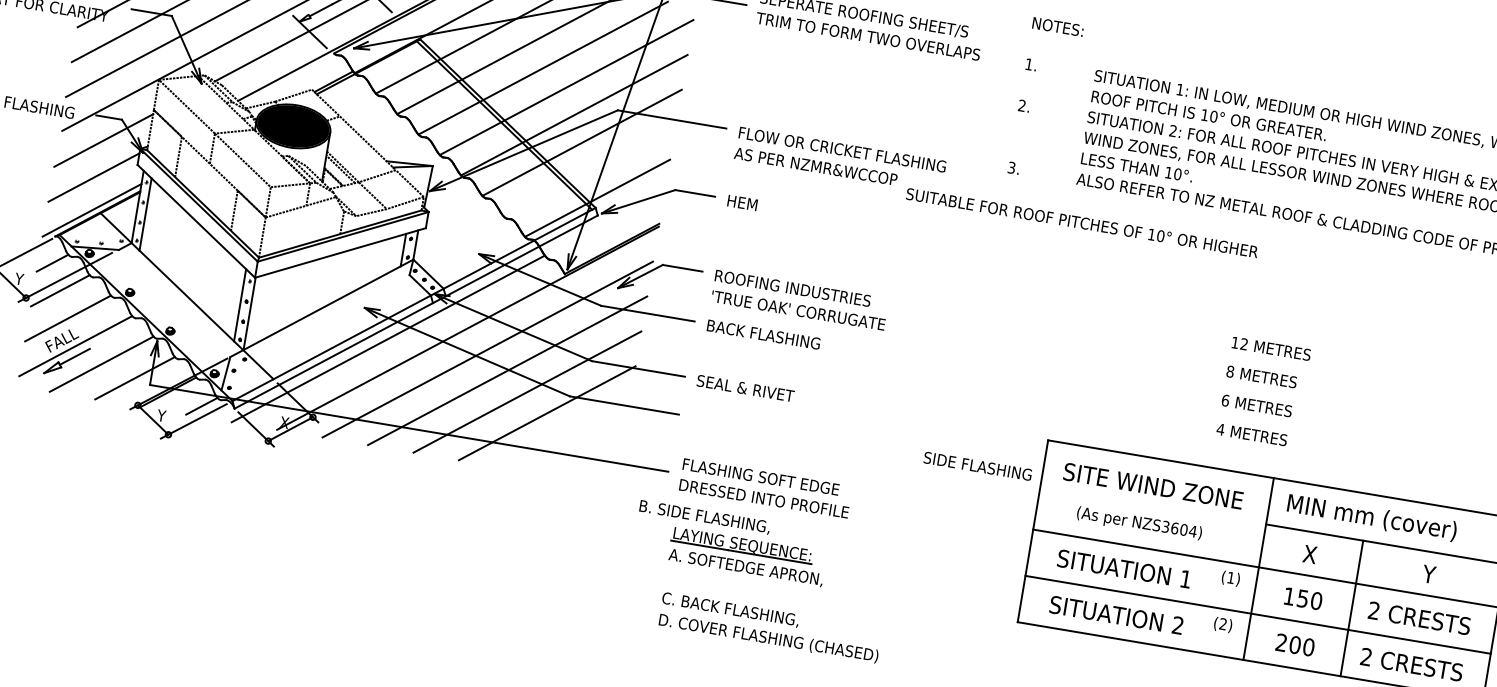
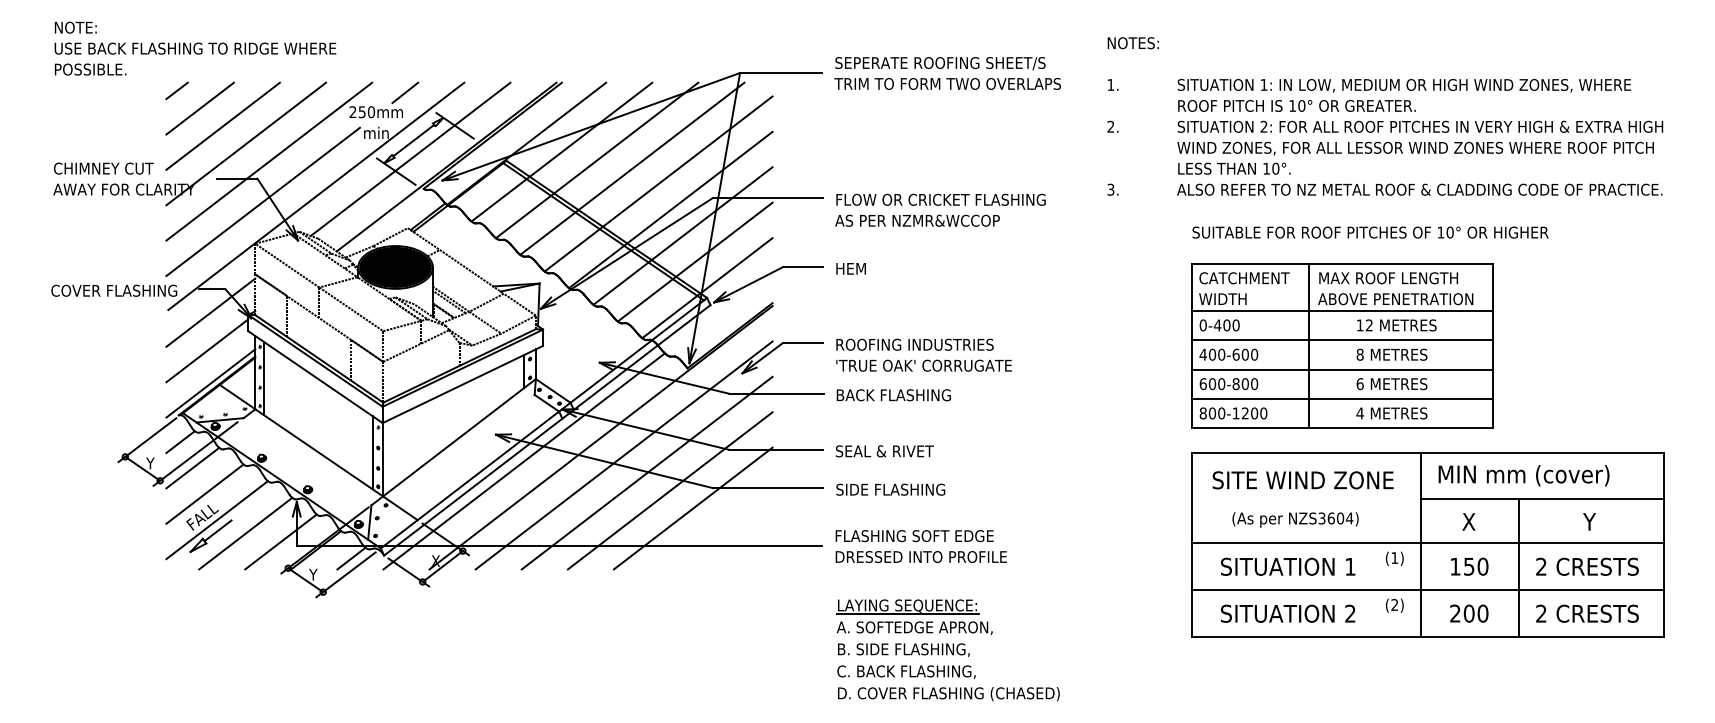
line: (589, 169) -> (694, 261), added
text: (1082, 222) -> (1370, 232), moved
part: (1214, 359) -> (1342, 345), added
text: (977, 466) -> (890, 489), moved
text: (704, 516) -> (903, 649), moved

